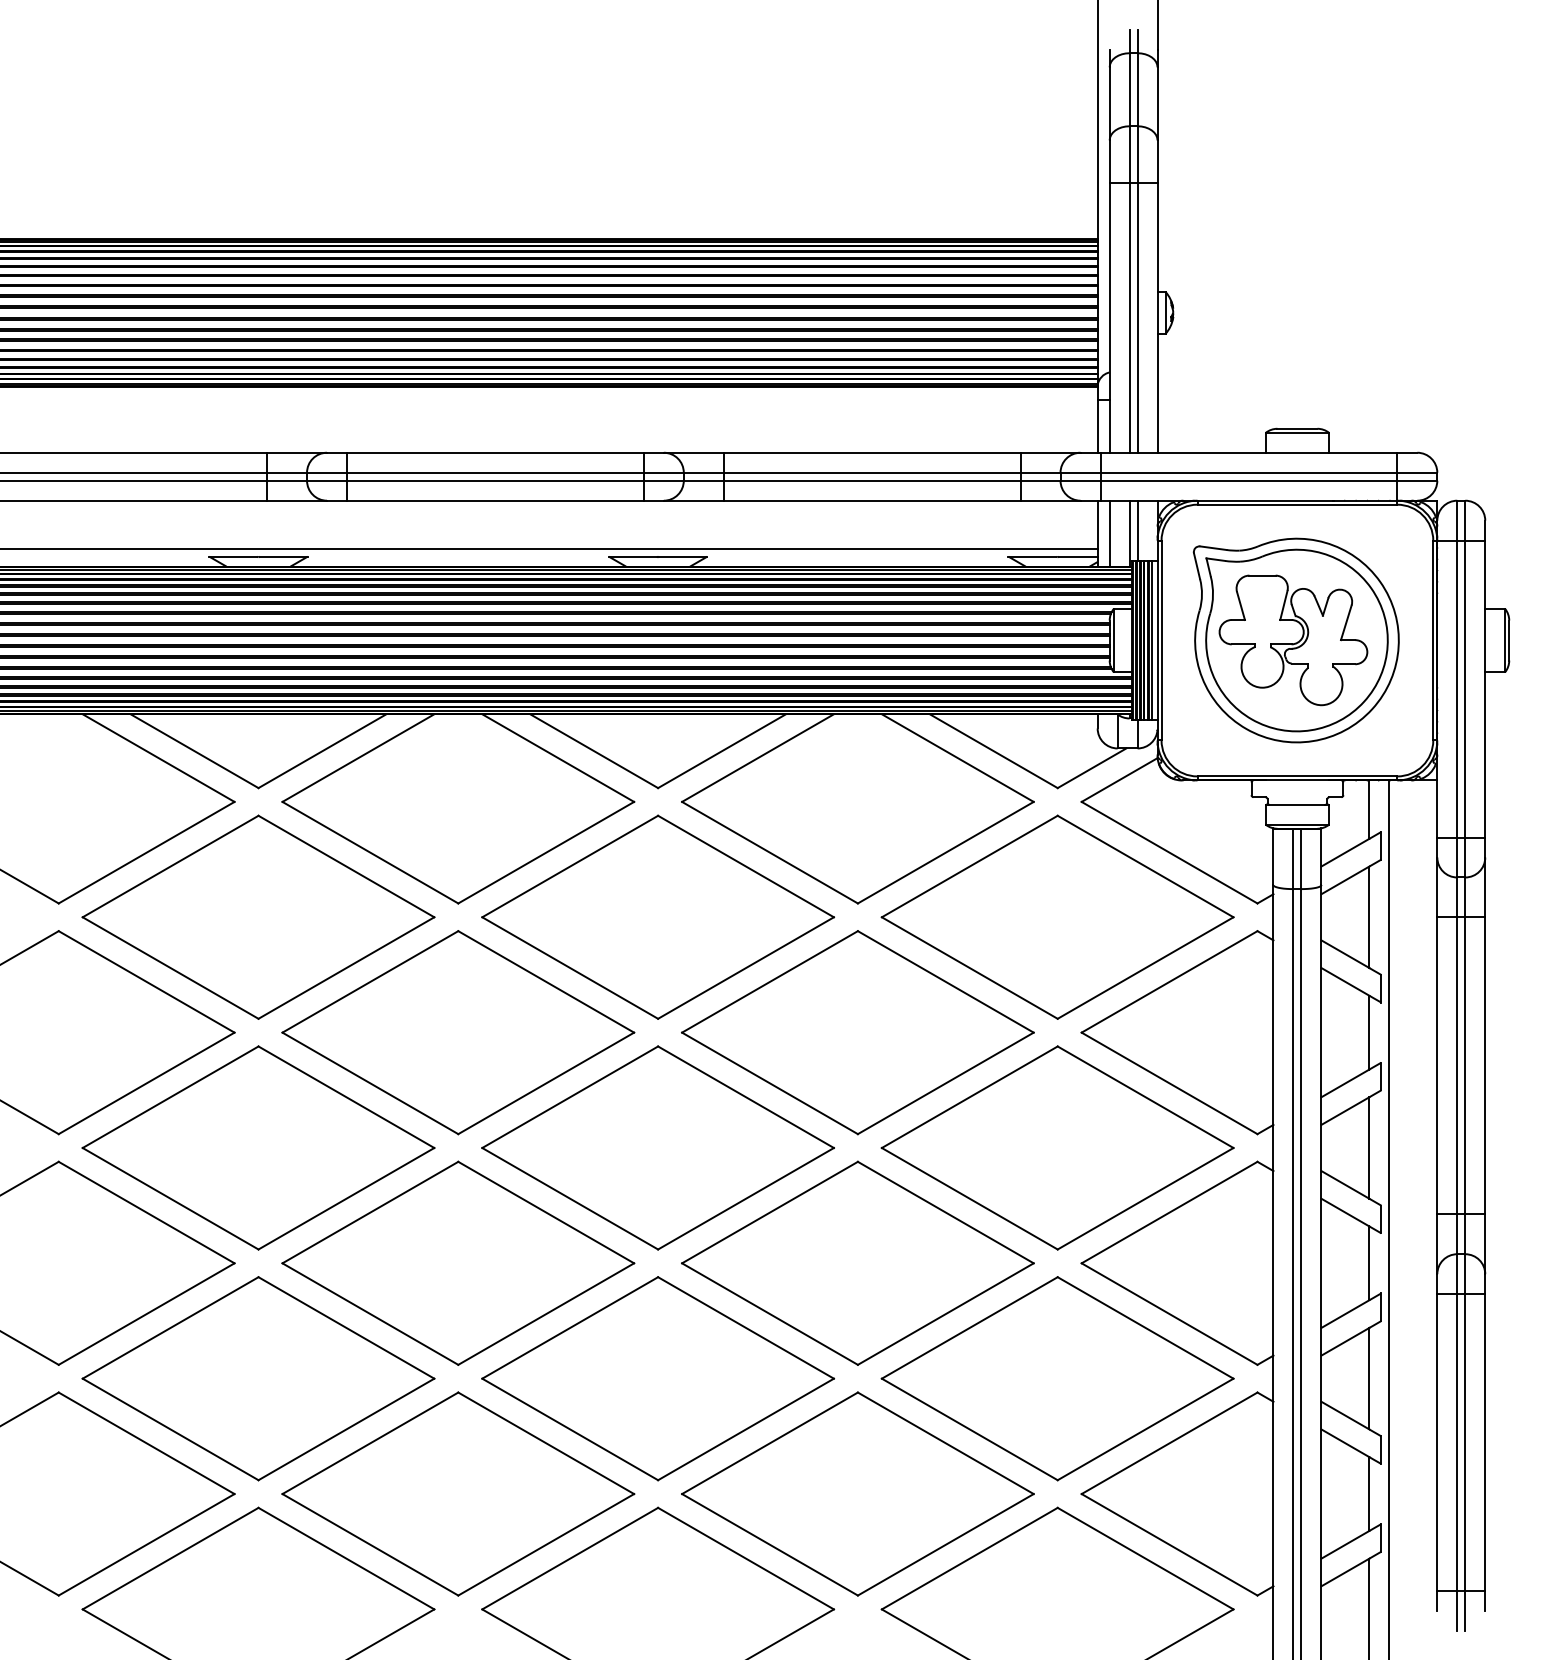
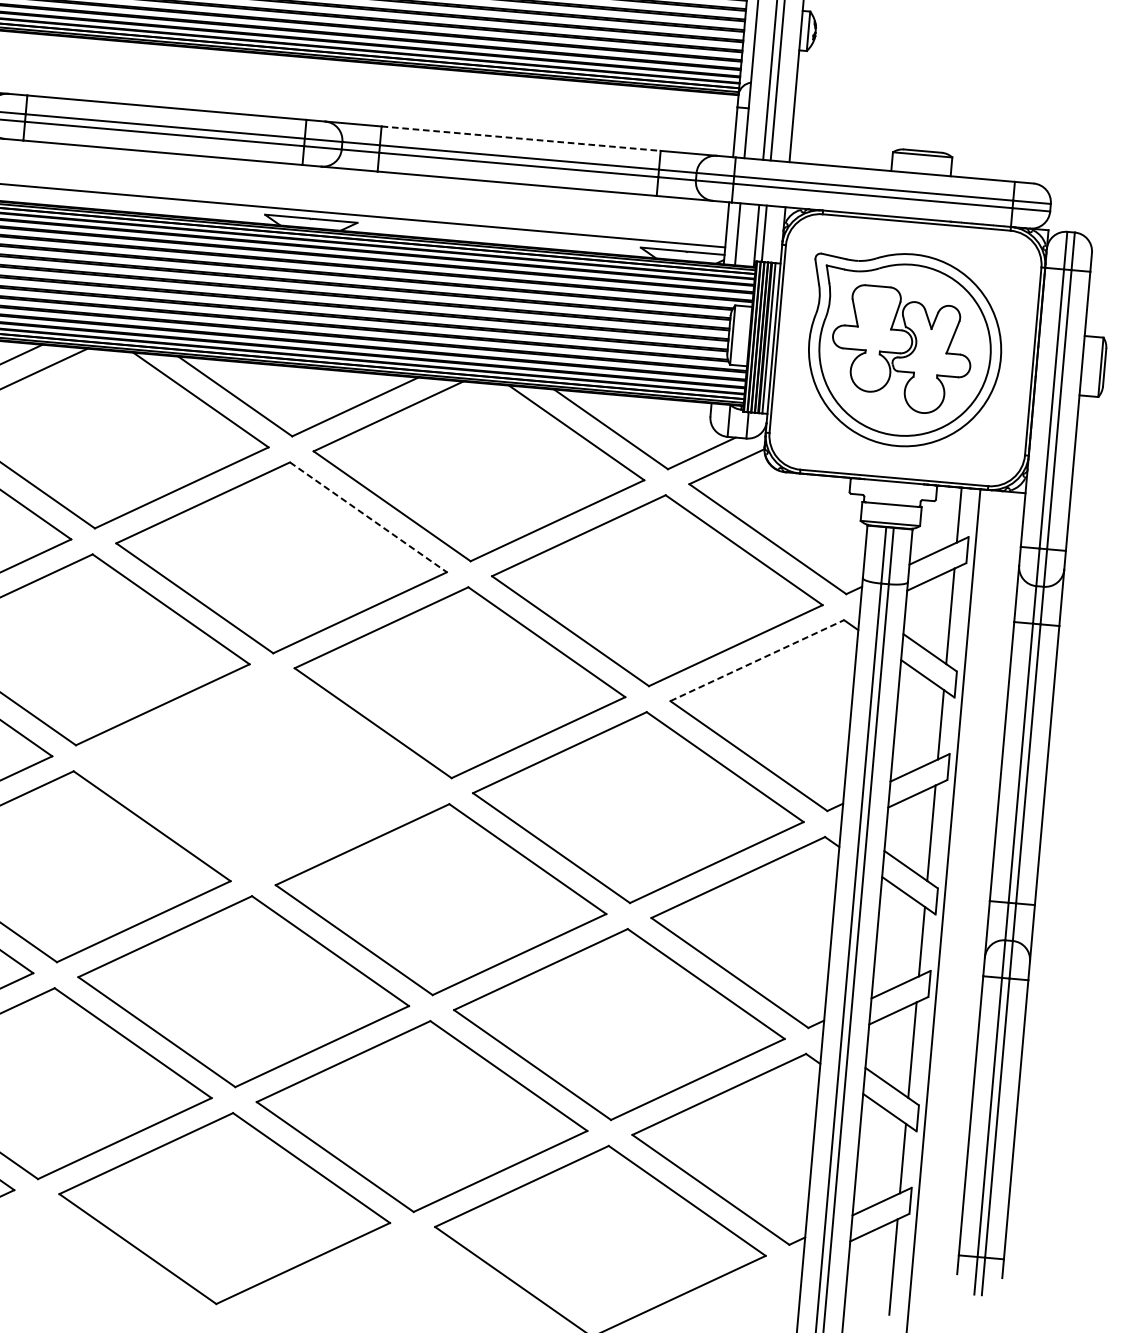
line: (872, 452) -> (521, 138), solid -> dashed
line: (746, 866) -> (368, 517), solid -> dashed
line: (1169, 981) -> (757, 660), solid -> dashed
part: (657, 1147) -> (262, 774), removed

